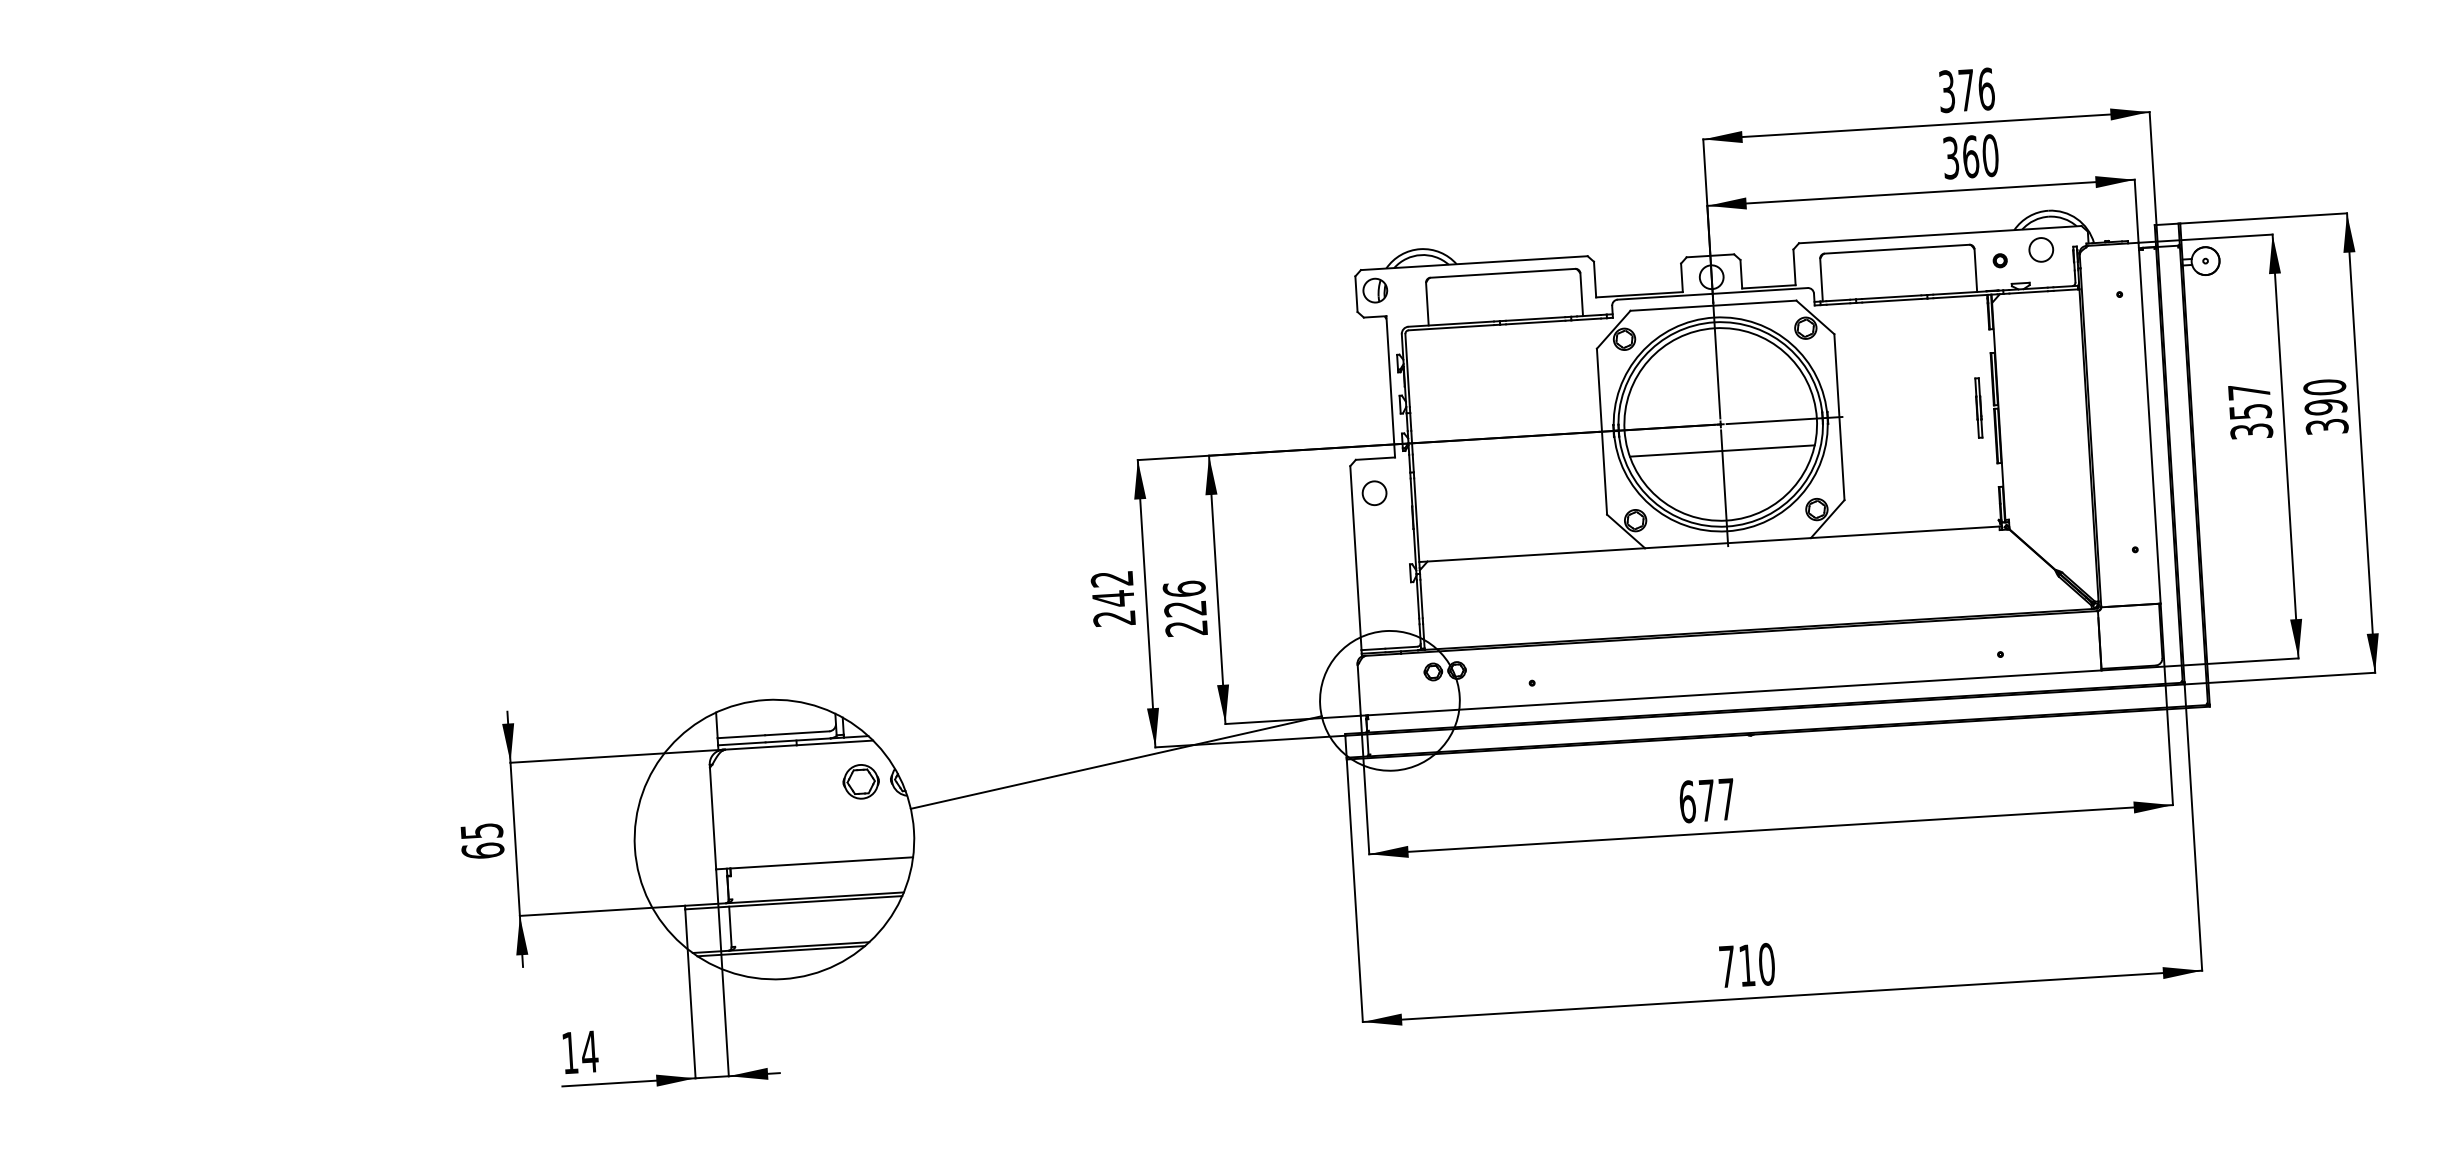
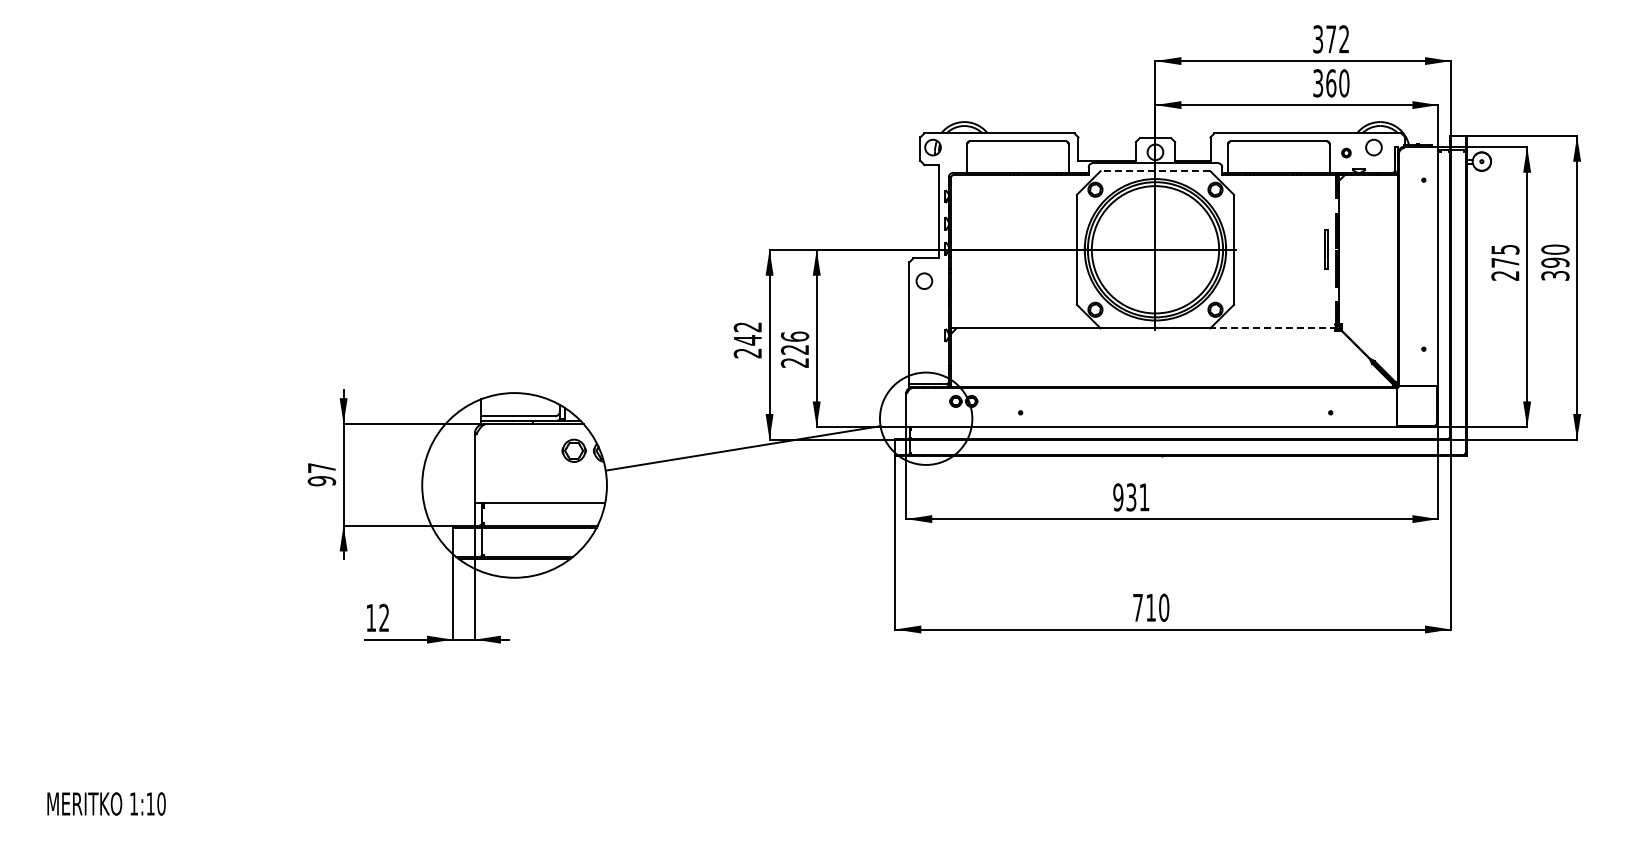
text: (1986, 89) -> (1344, 39), 376 -> 372
line: (1713, 306) -> (1155, 171), solid -> dashed
text: (2250, 411) -> (1505, 262), 357 -> 275
line: (1722, 451) -> (1155, 267), removed
line: (1906, 532) -> (1273, 328), solid -> dashed
text: (1707, 800) -> (1131, 497), 677 -> 931
text: (481, 840) -> (321, 474), 65 -> 97
text: (588, 1051) -> (383, 617), 14 -> 12

